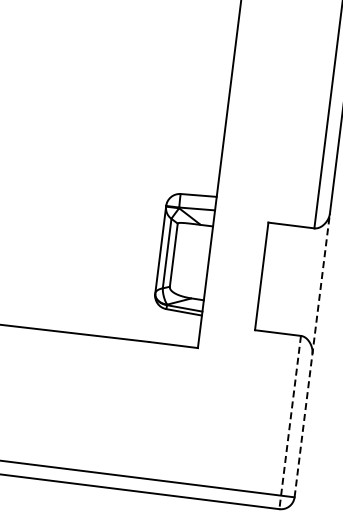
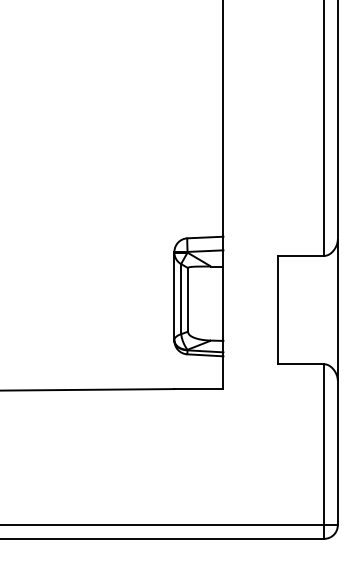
line: (311, 355) -> (337, 382), dashed -> solid
line: (290, 423) -> (324, 452), dashed -> solid

